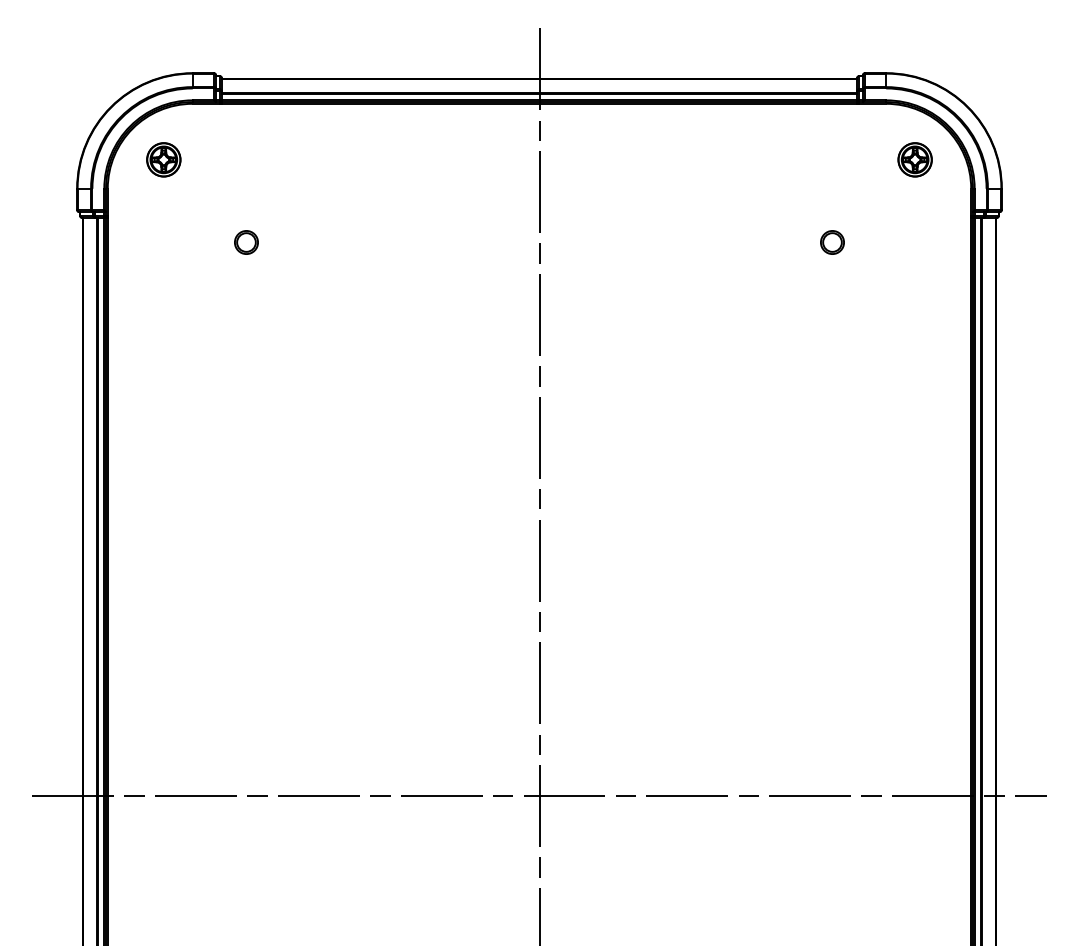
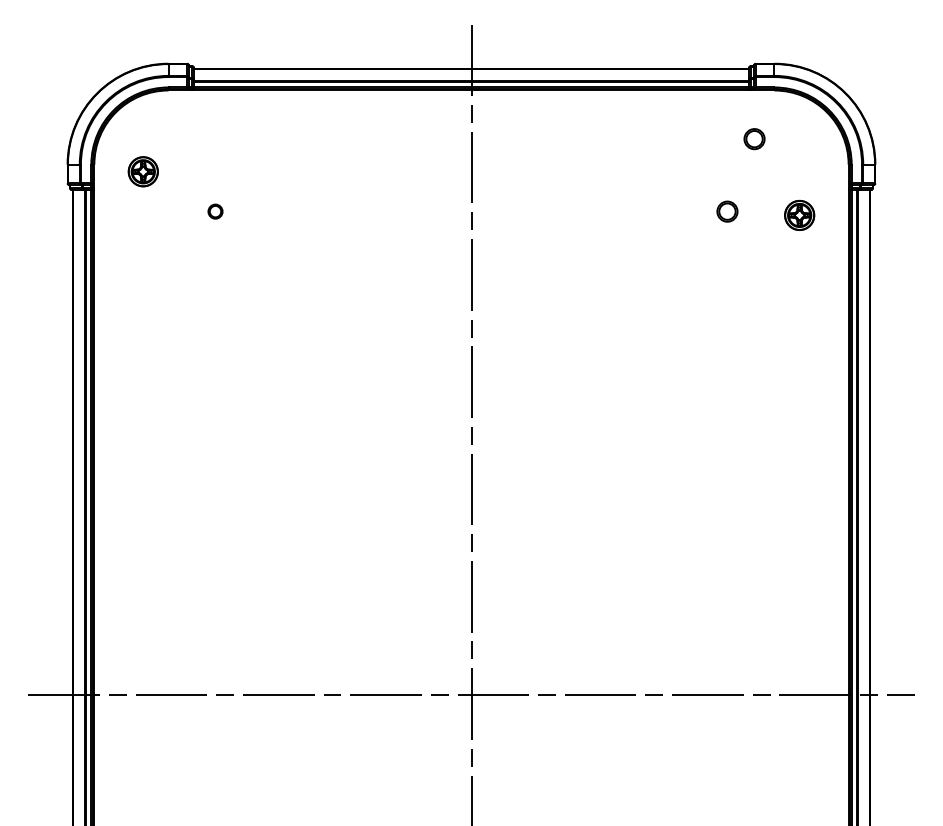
part: (163, 159) -> (143, 171), moved
part: (863, 159) -> (754, 139), added
part: (914, 159) -> (799, 215), moved
part: (246, 242) -> (215, 211), size x0.7

